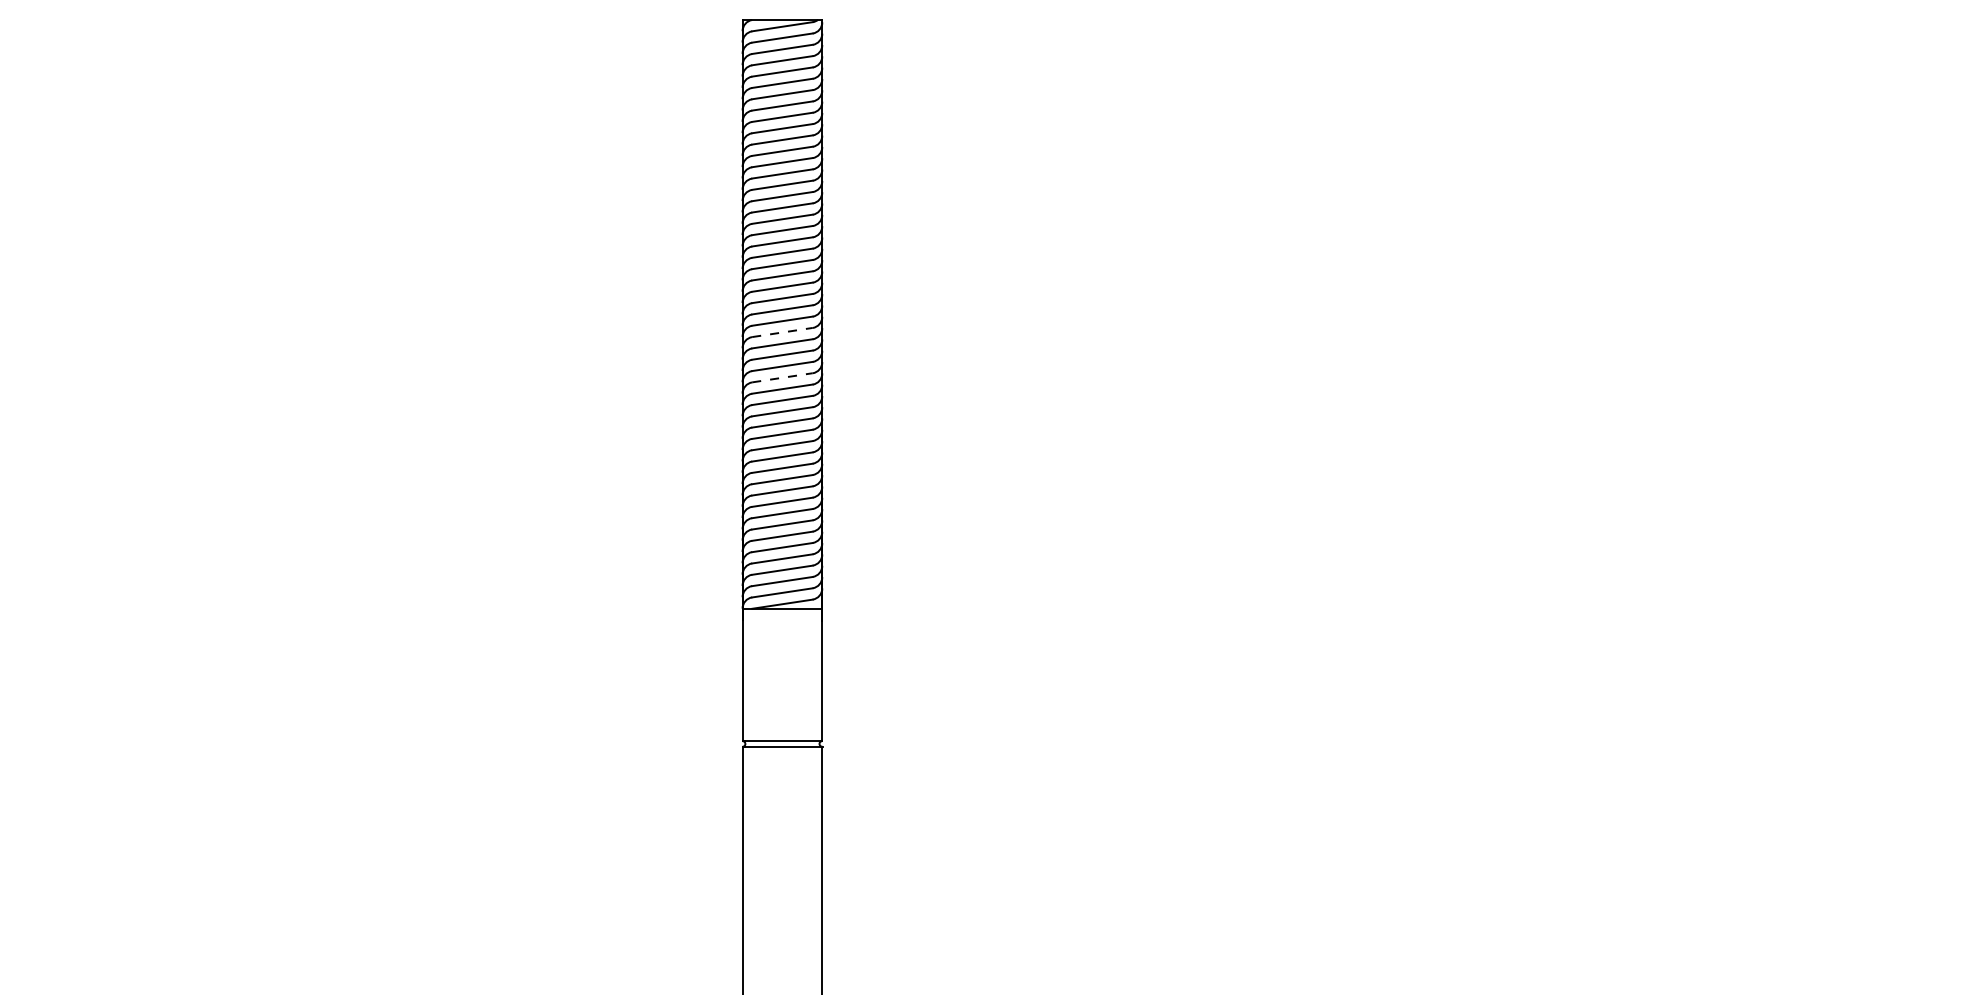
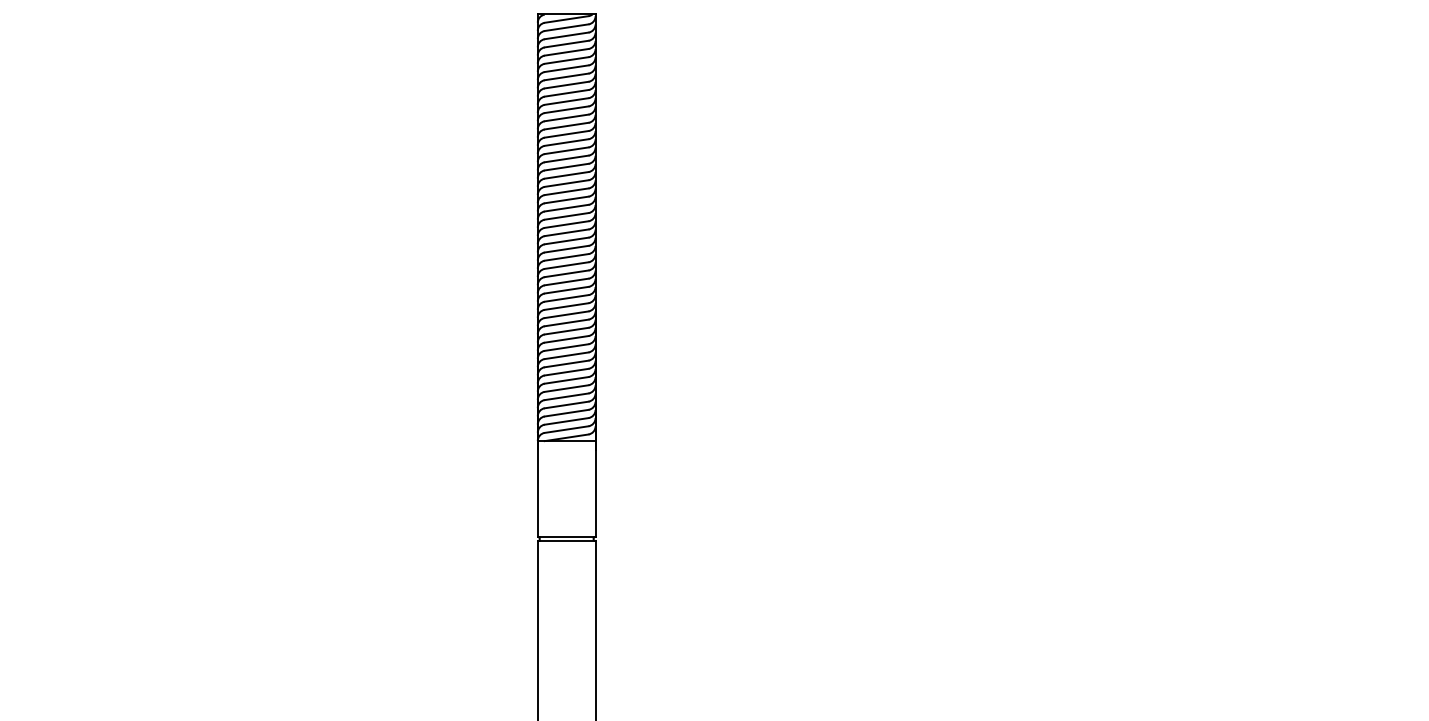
line: (782, 332) -> (566, 240), dashed -> solid
line: (782, 377) -> (566, 273), dashed -> solid

